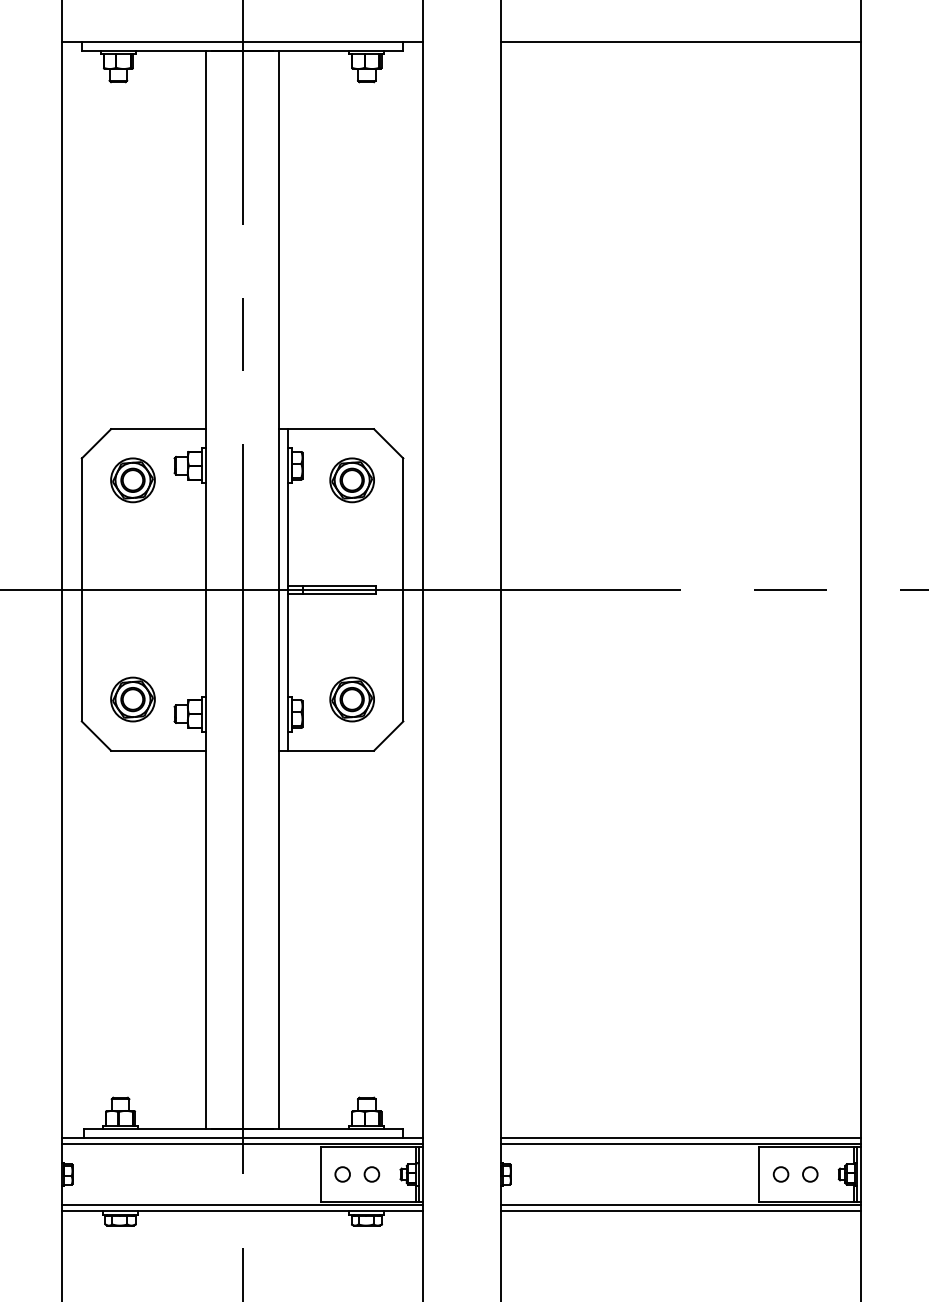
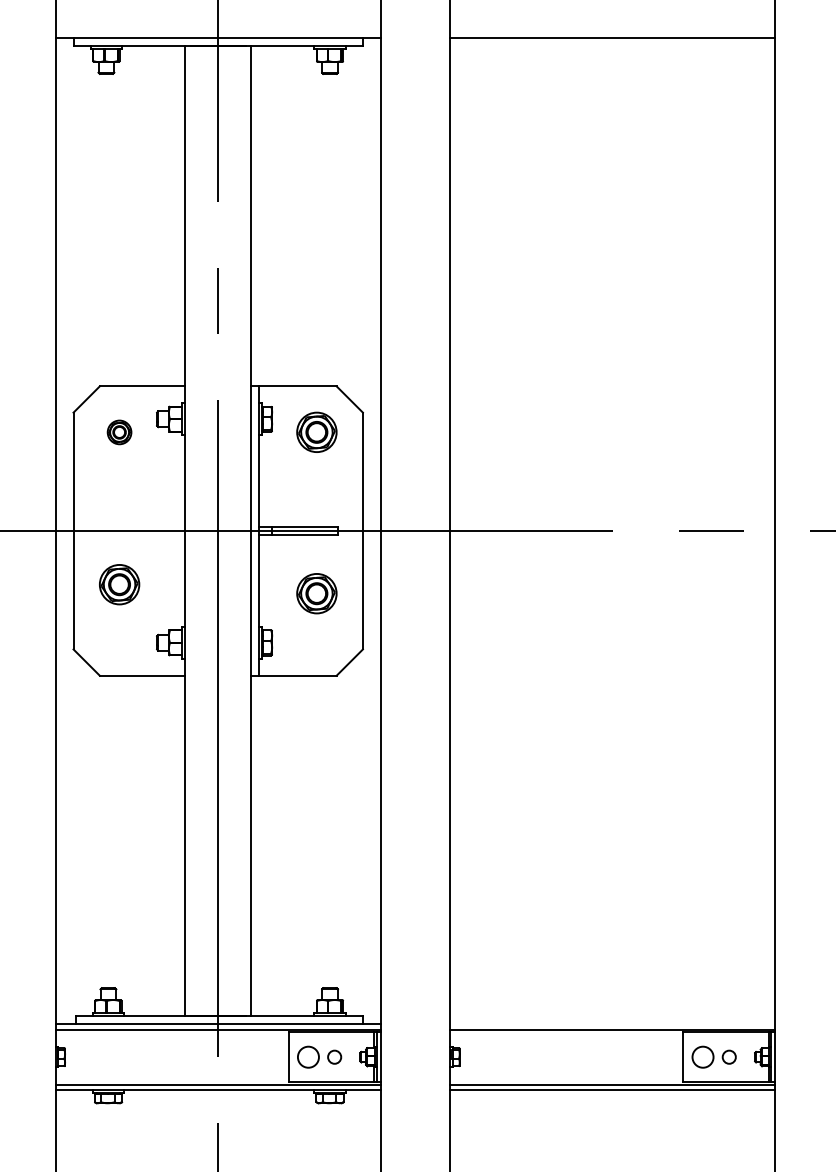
part: (132, 480) -> (119, 432), size x0.6
part: (132, 699) -> (119, 584), moved
part: (351, 699) -> (316, 593), moved
line: (680, 1137) -> (612, 1023), removed
circle: (342, 1174) -> (308, 1057), size x1.6
circle: (780, 1174) -> (702, 1057), size x1.6

